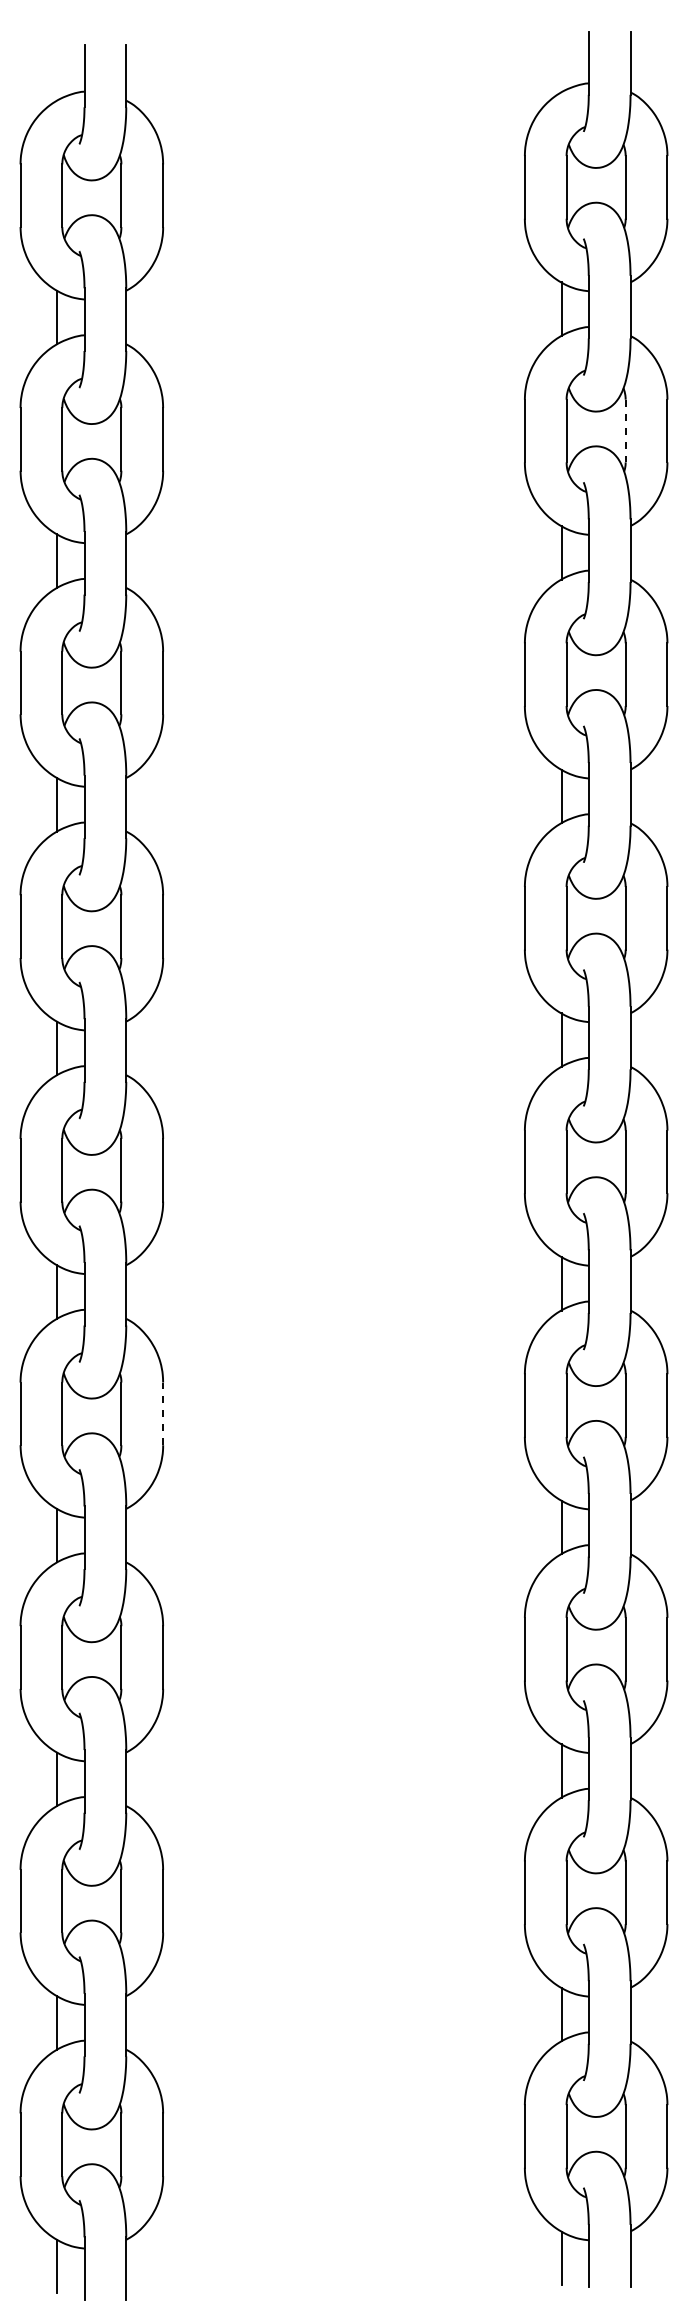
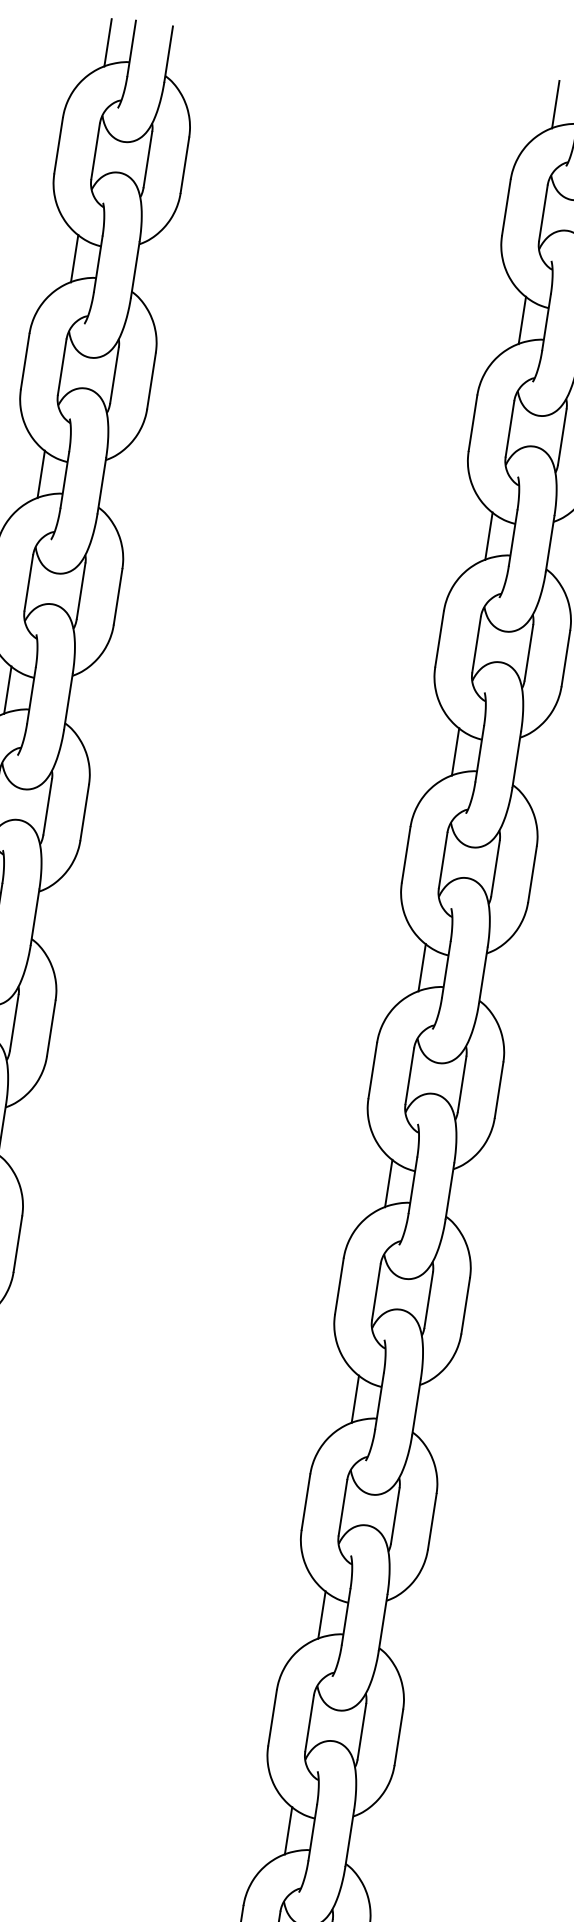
line: (561, 65) -> (555, 104), added
line: (57, 73) -> (108, 42), added
line: (625, 431) -> (562, 437), dashed -> solid
line: (163, 1413) -> (18, 1243), dashed -> solid

